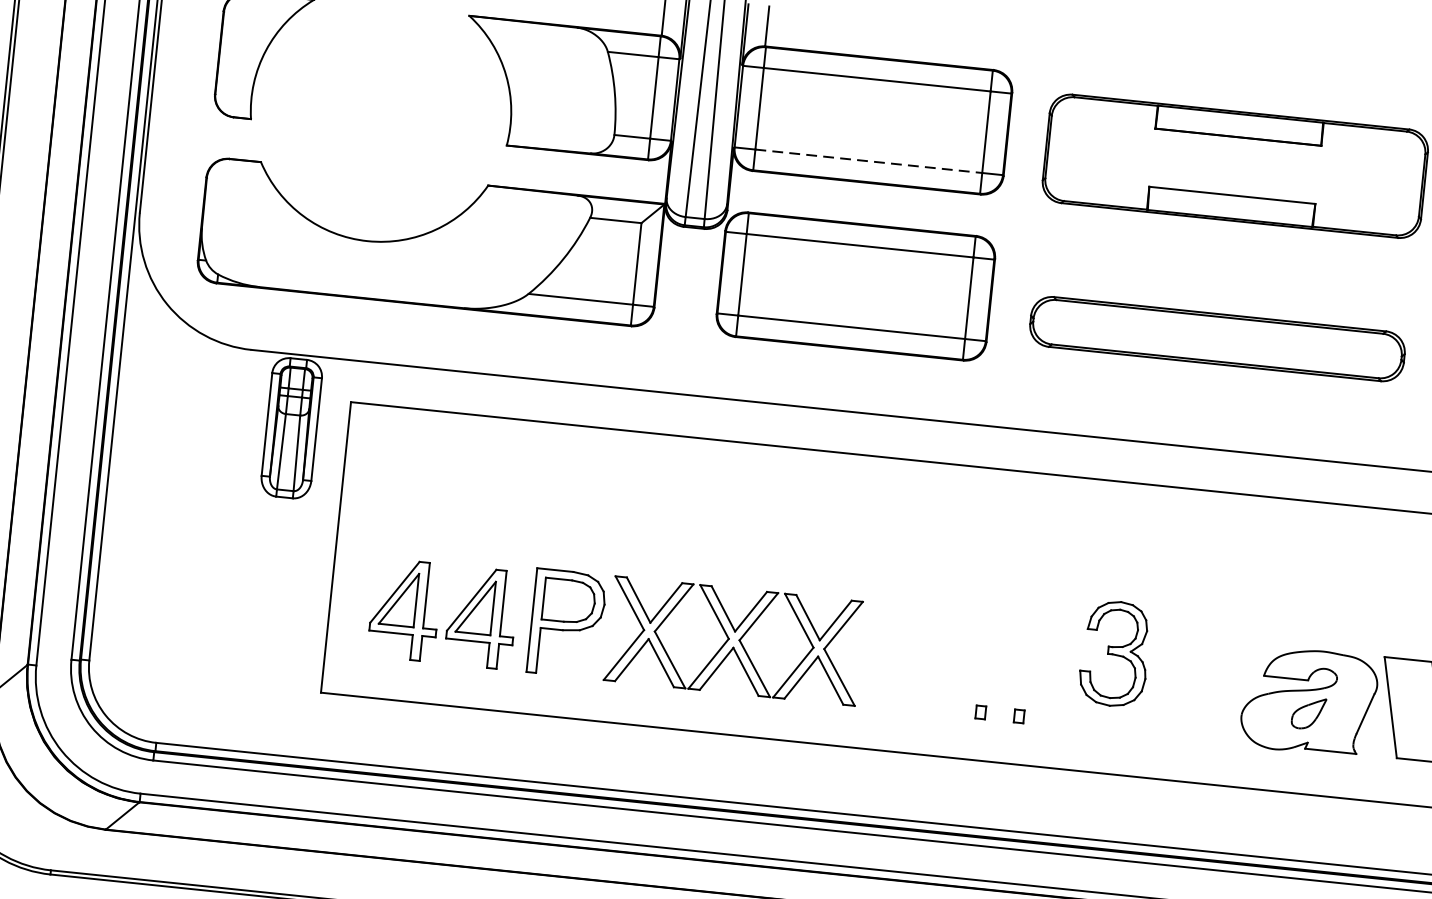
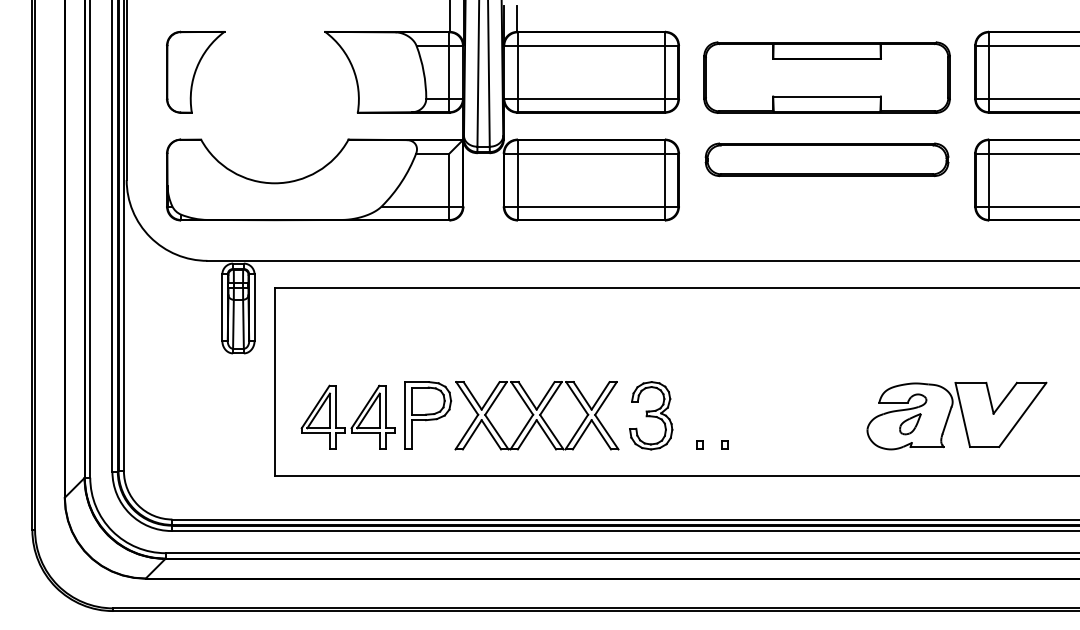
line: (869, 160) -> (591, 98), dashed -> solid
part: (1216, 338) -> (826, 159), moved
part: (1115, 653) -> (651, 415), moved

